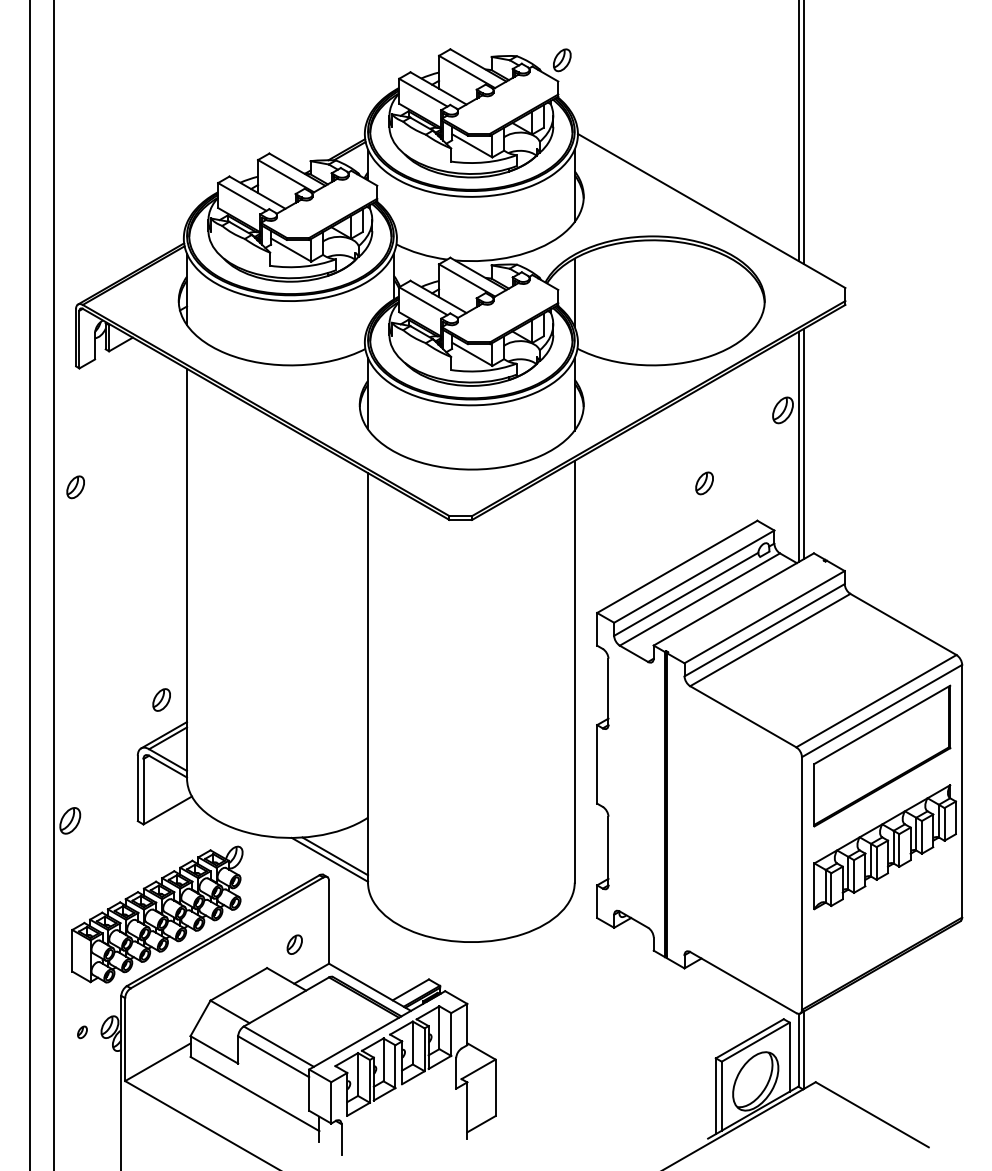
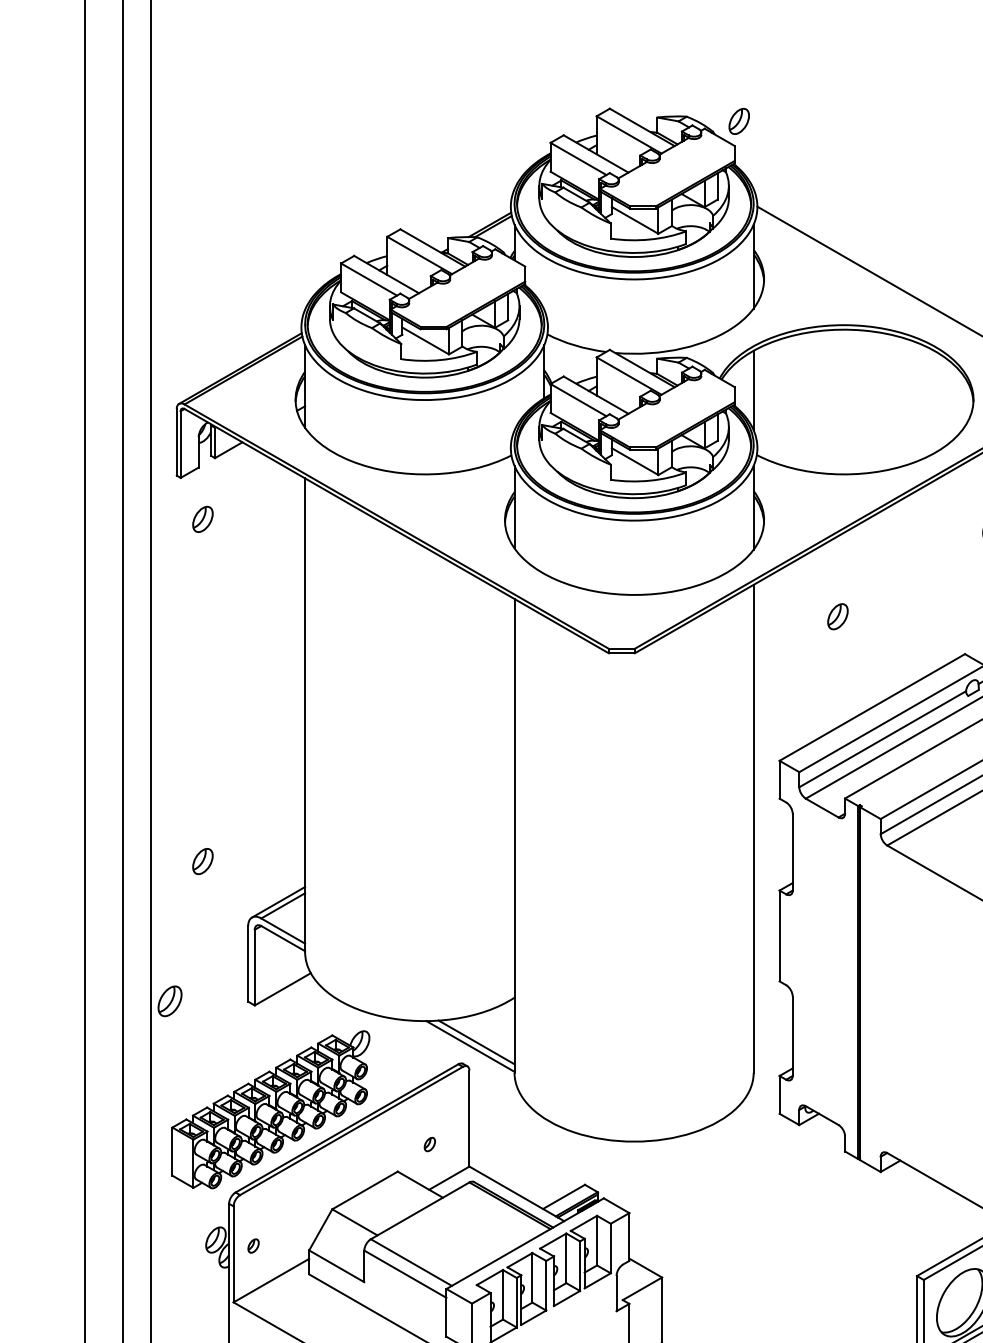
part: (704, 483) -> (837, 616), moved
part: (75, 487) -> (202, 519), moved
part: (161, 699) -> (202, 860), moved
part: (294, 944) -> (429, 1144), size x0.62
part: (82, 1032) -> (253, 1246), moved

